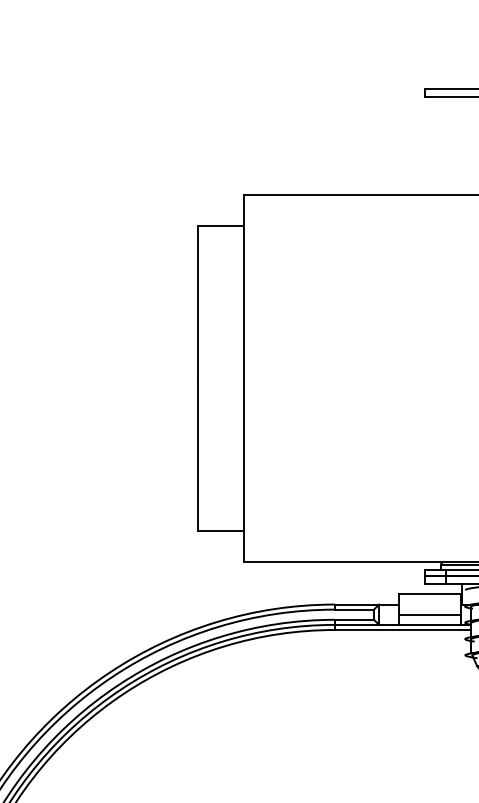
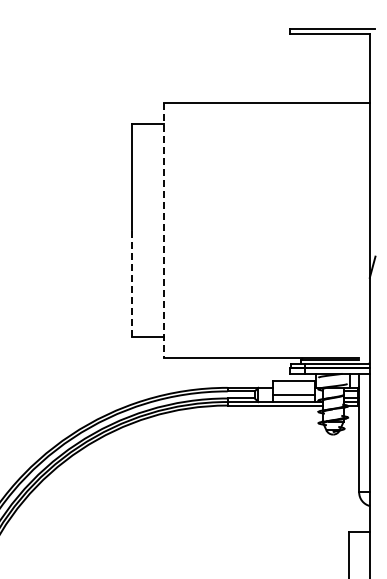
line: (244, 378) -> (164, 230), solid -> dashed
line: (198, 454) -> (132, 283), solid -> dashed

